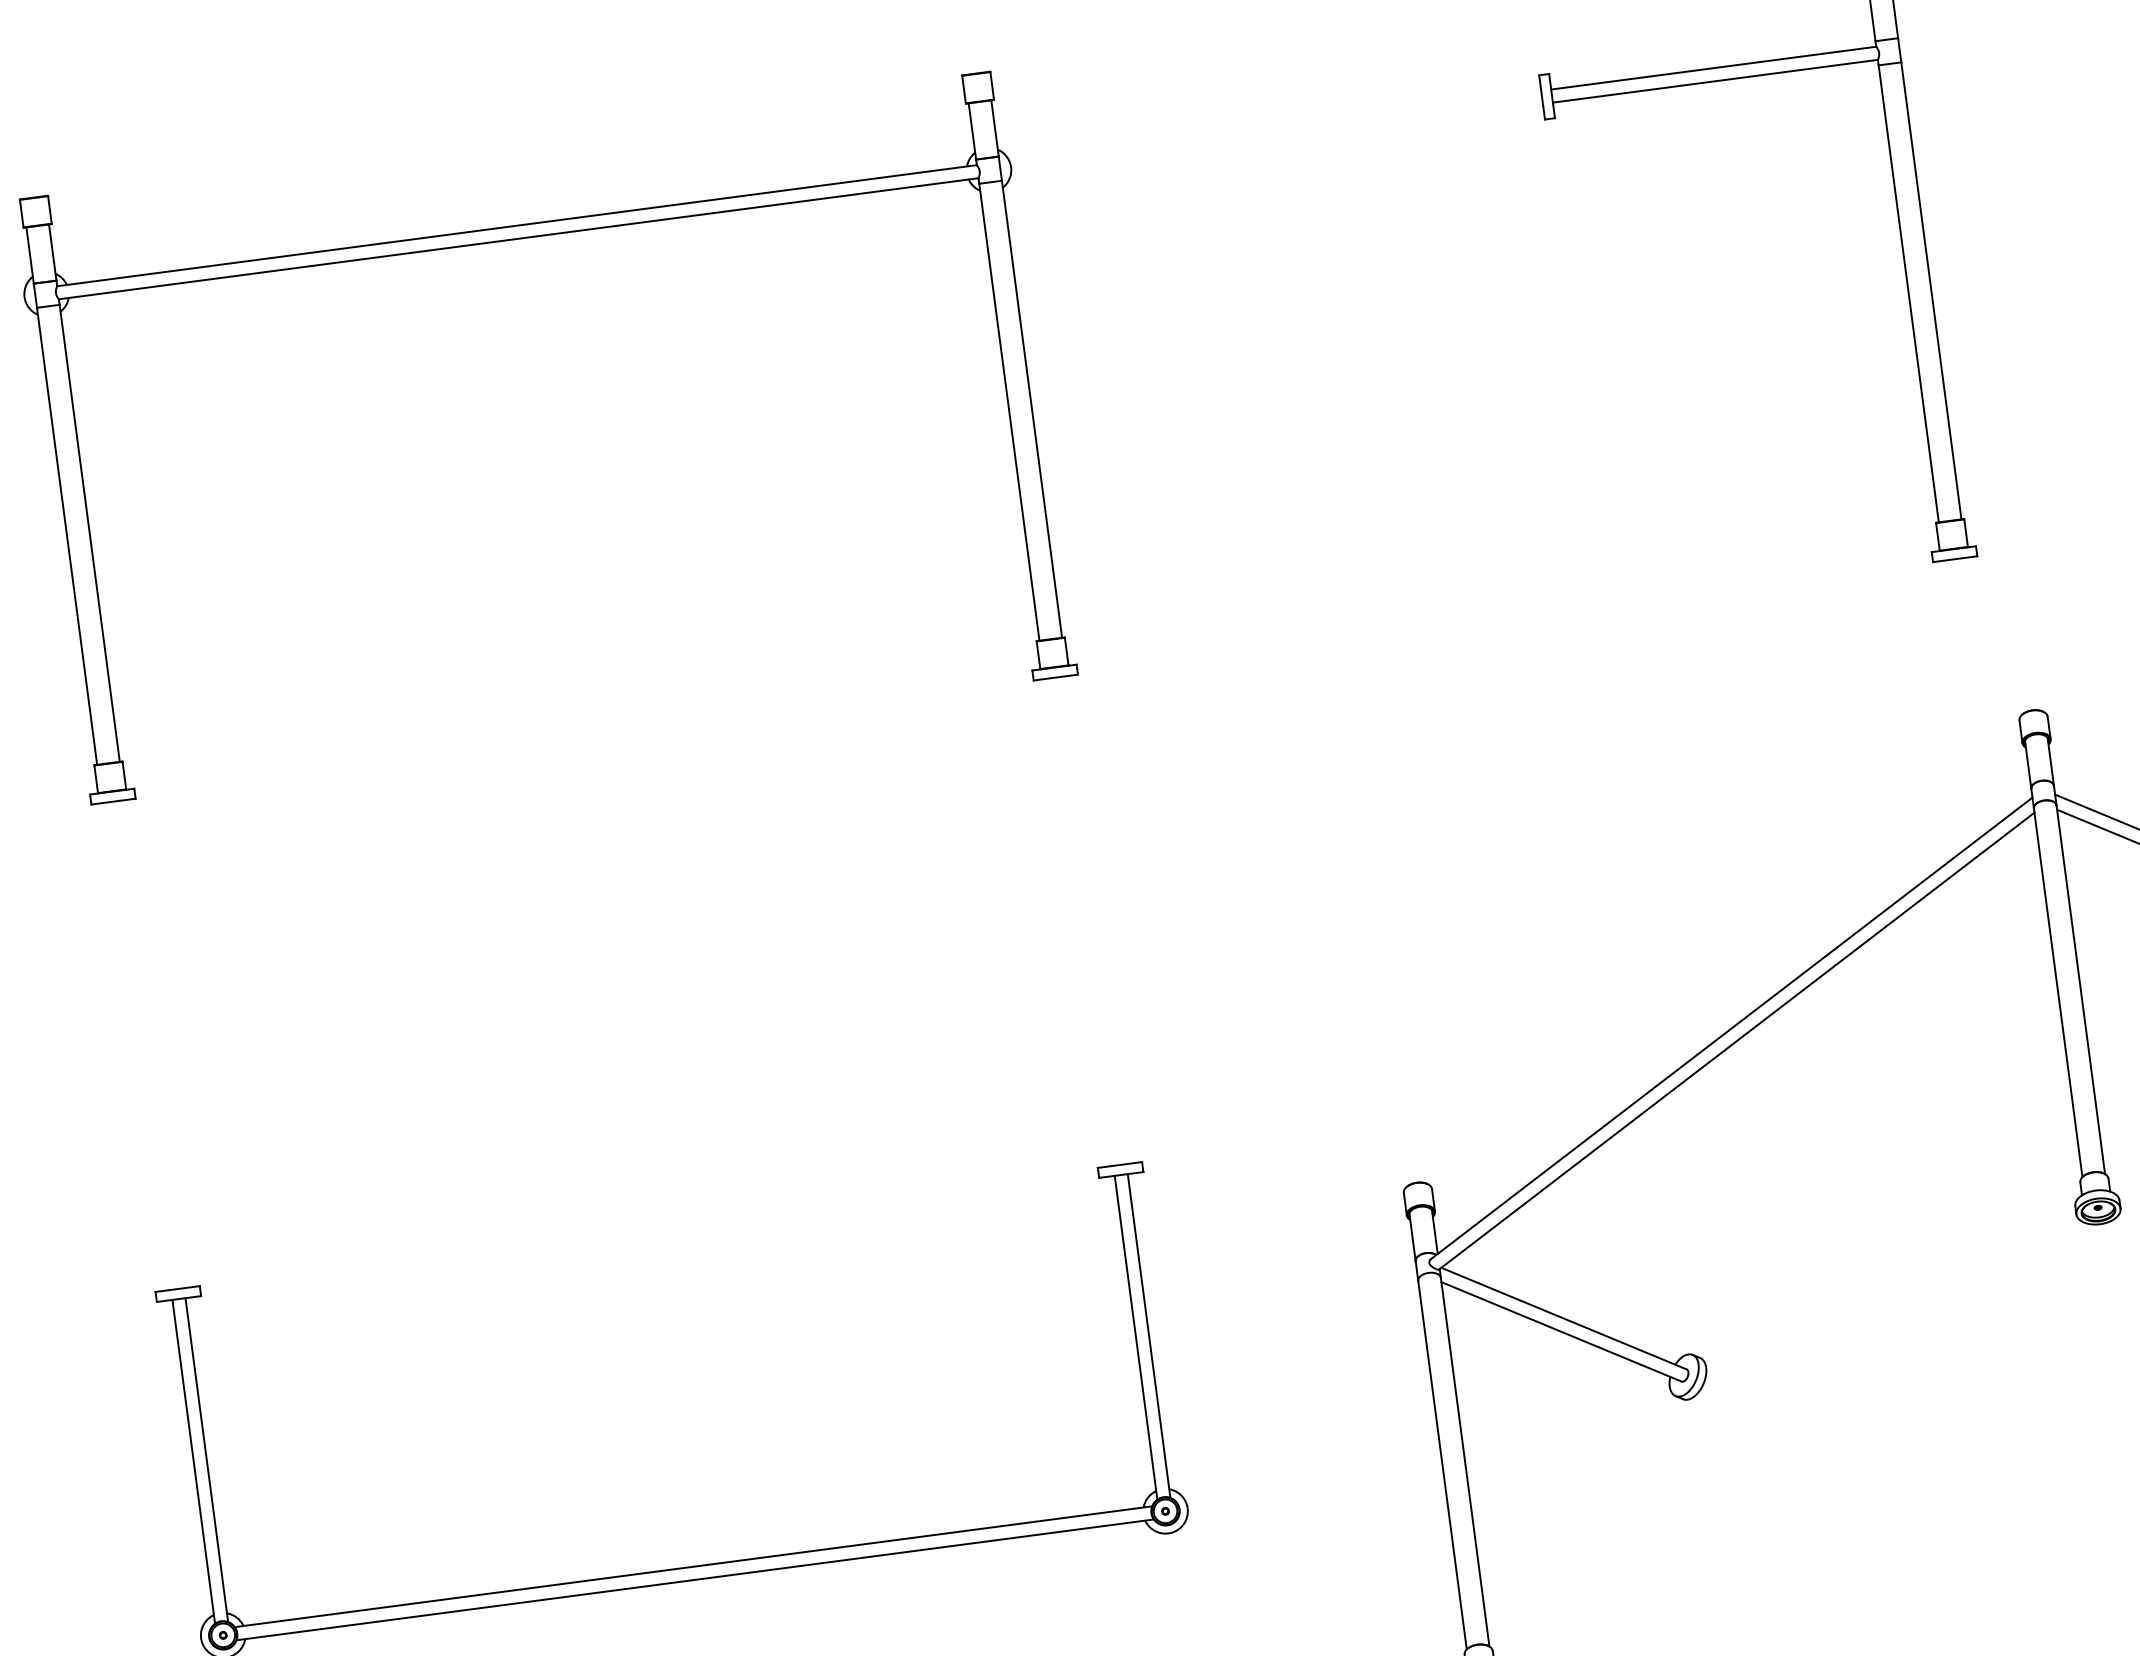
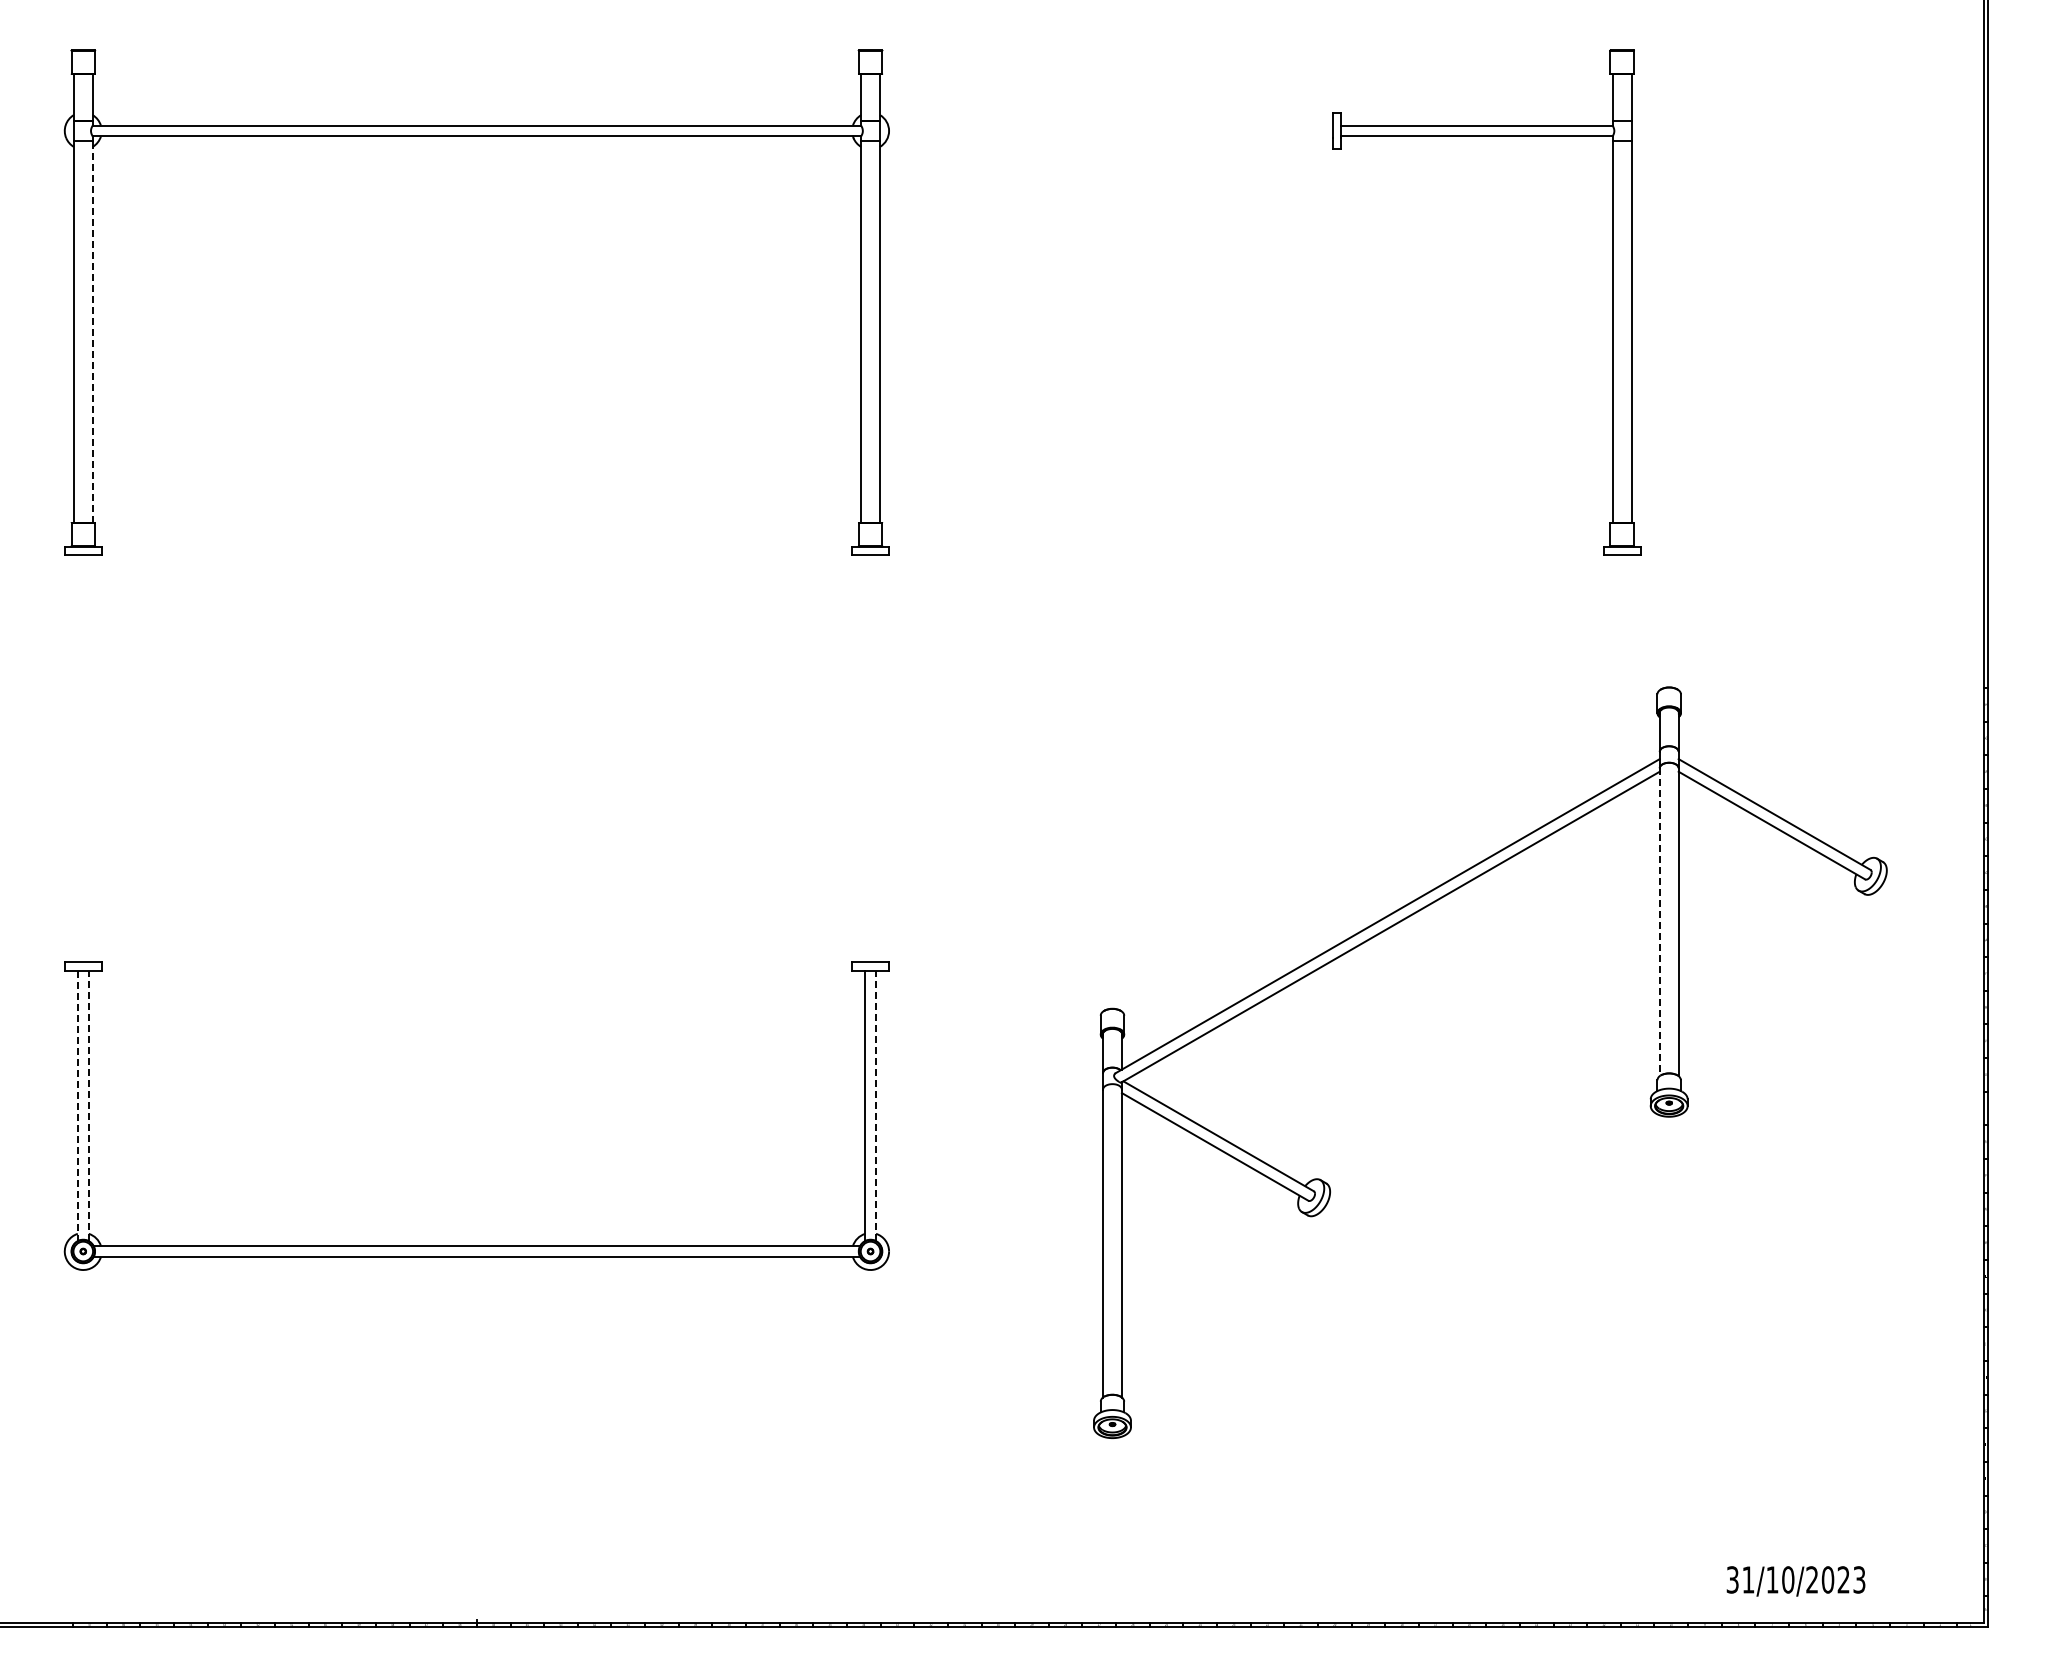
line: (89, 533) -> (92, 332), solid -> dashed
line: (2057, 993) -> (1659, 922), solid -> dashed
line: (1149, 1335) -> (876, 1105), solid -> dashed
line: (206, 1459) -> (88, 1105), solid -> dashed
line: (193, 1462) -> (77, 1106), solid -> dashed

